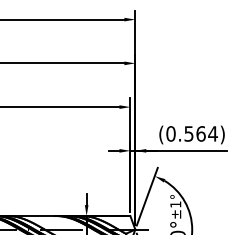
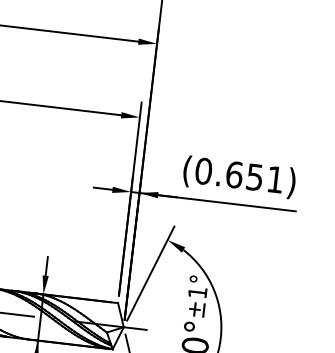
text: (200, 133) -> (254, 176), (0.564) -> (0.651)

